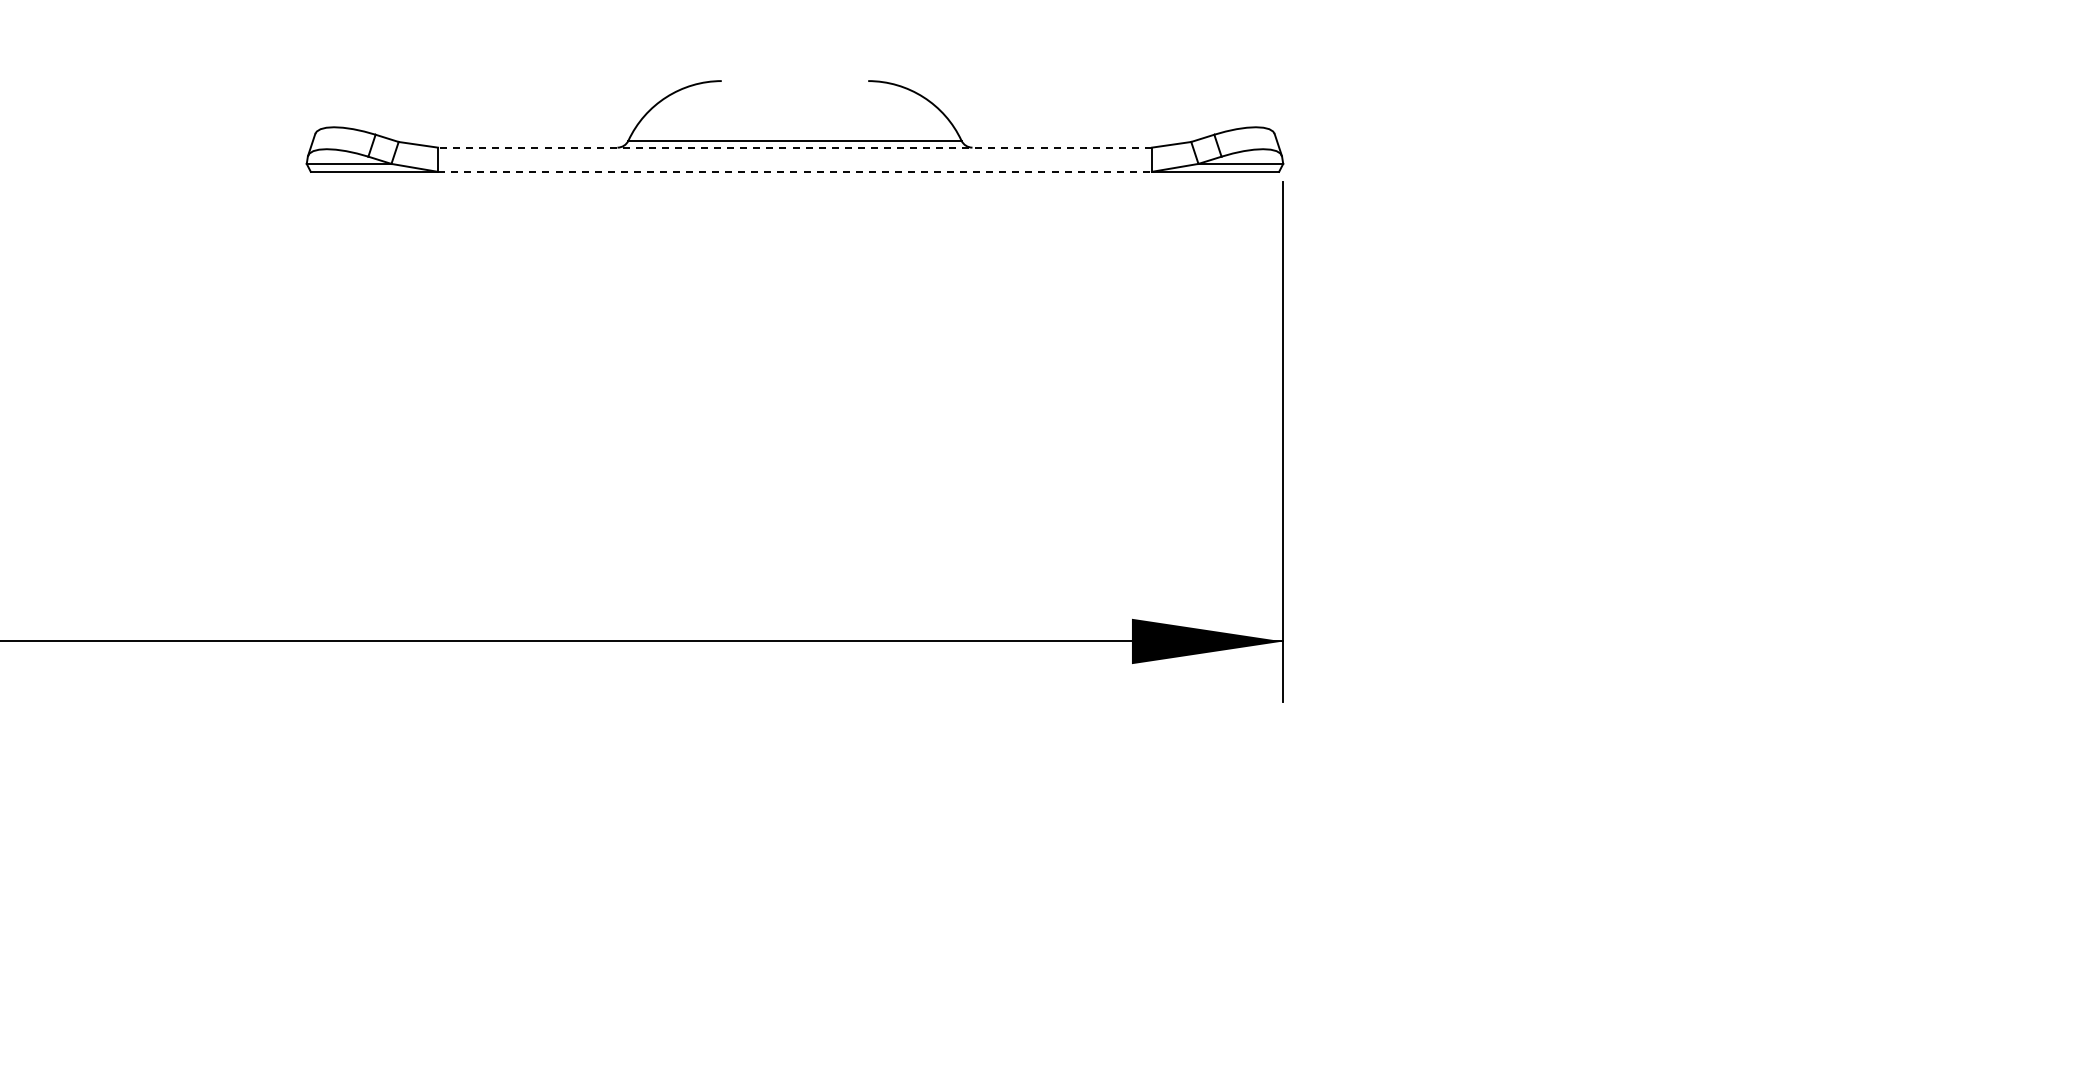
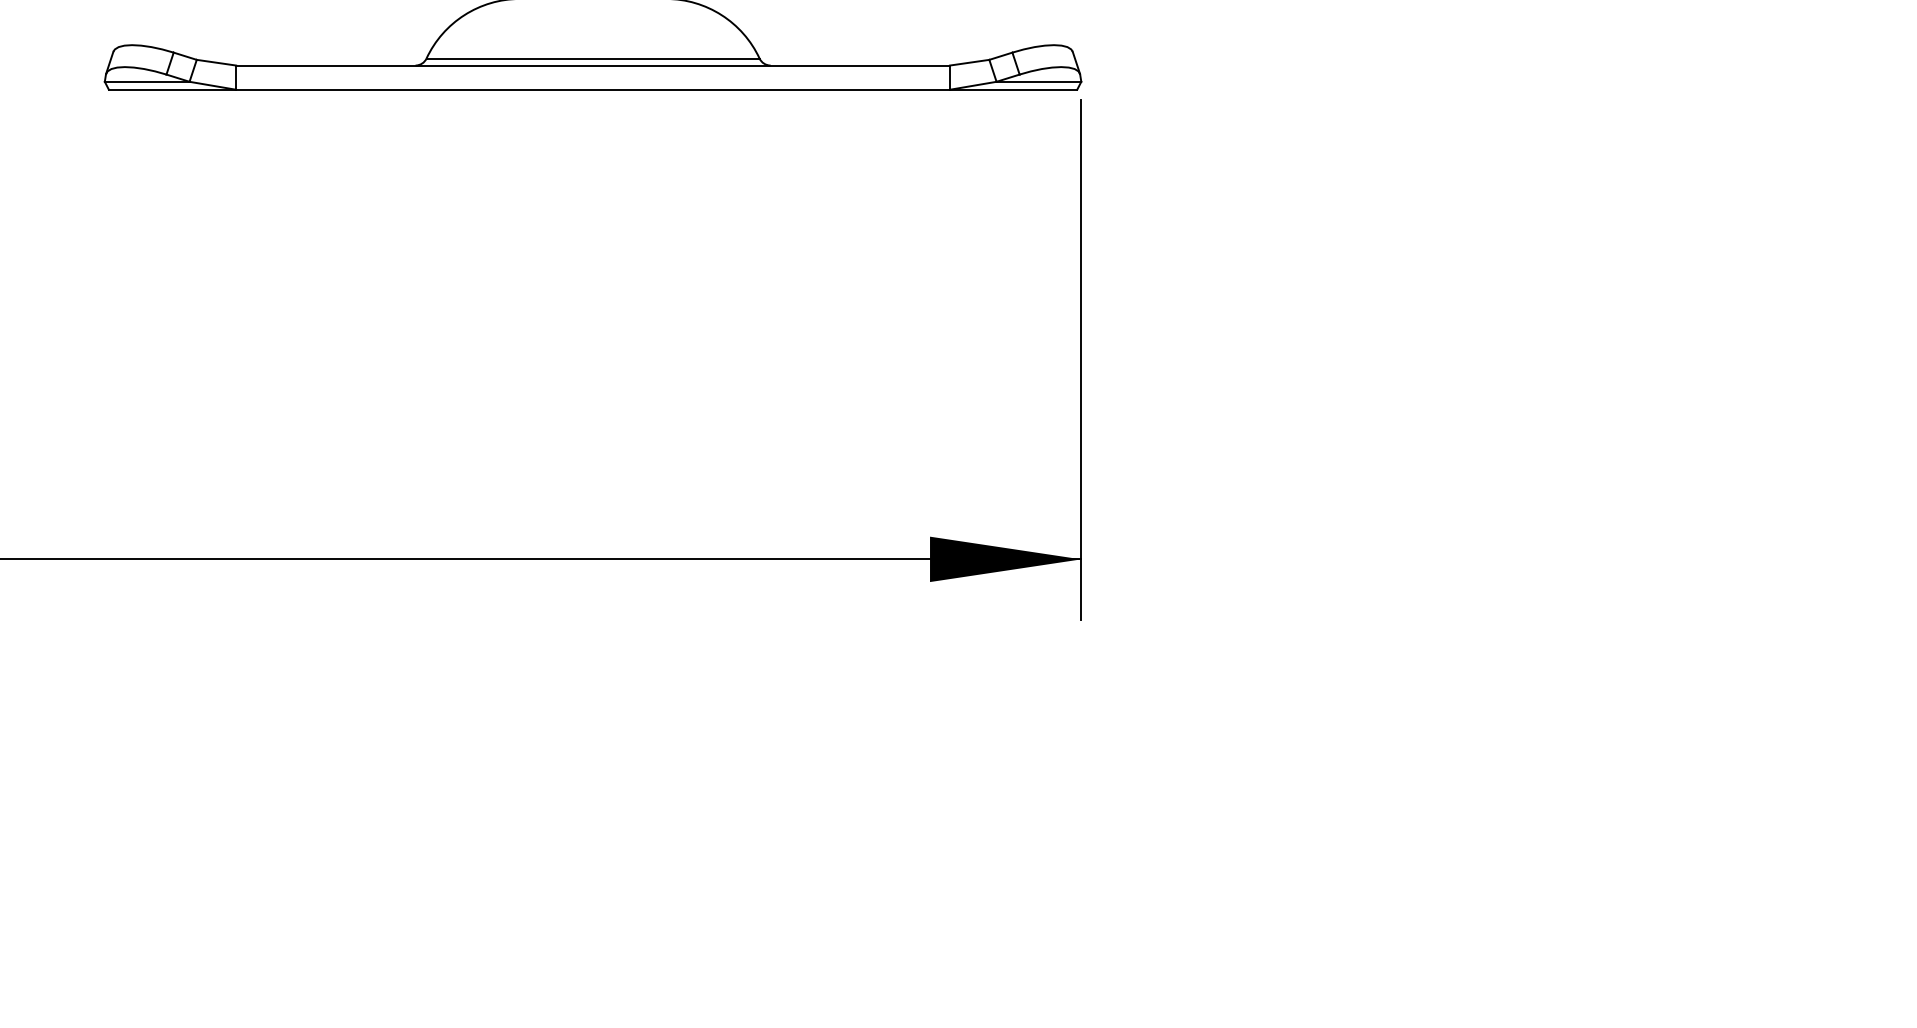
line: (794, 147) -> (592, 65), dashed -> solid
line: (794, 171) -> (592, 89), dashed -> solid

